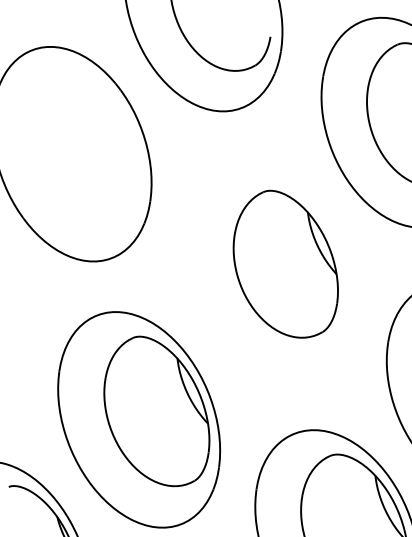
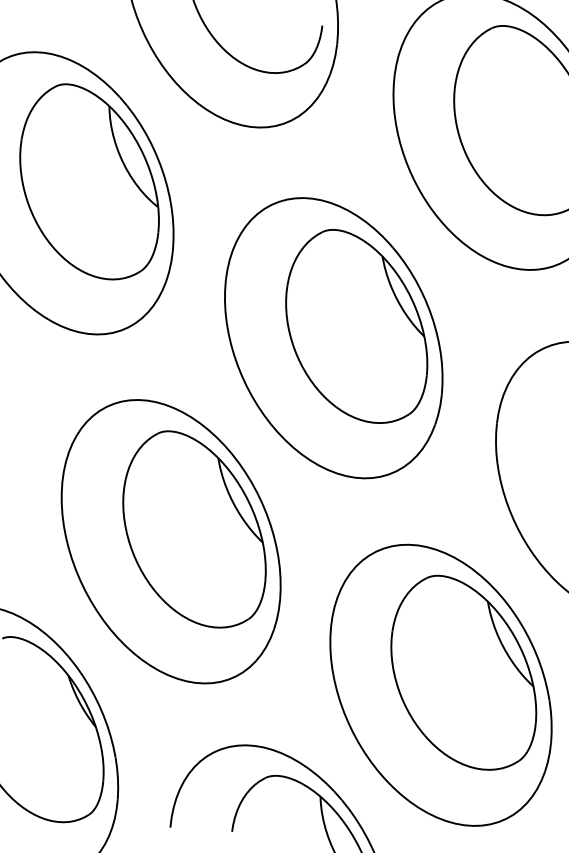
part: (90, 146) -> (89, 181), added
part: (268, 272) -> (333, 338), added

